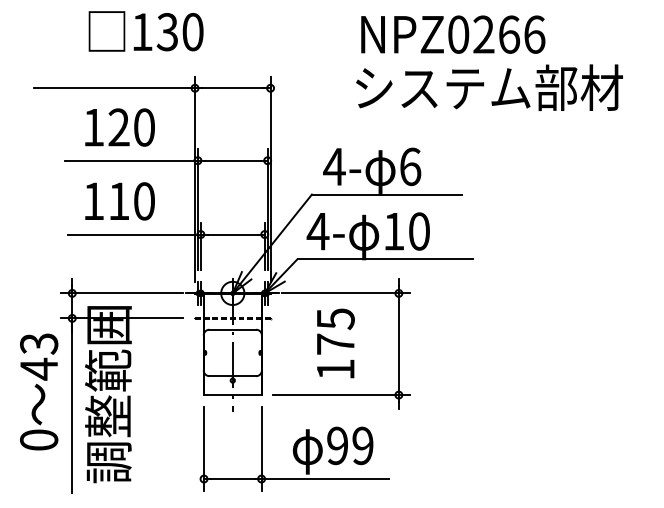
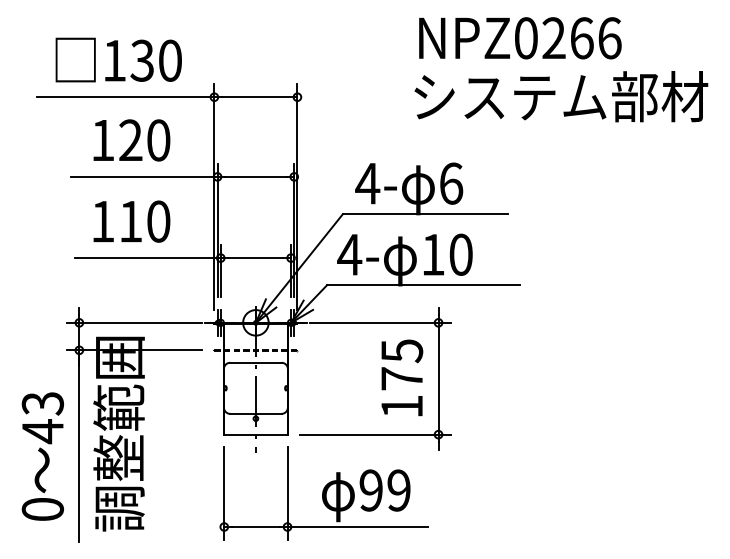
text: (145, 31) -> (118, 60), moved
text: (453, 34) -> (520, 38), moved
text: (489, 87) -> (561, 96), moved
text: (335, 343) -> (401, 377), moved
text: (39, 391) -> (43, 456), moved

